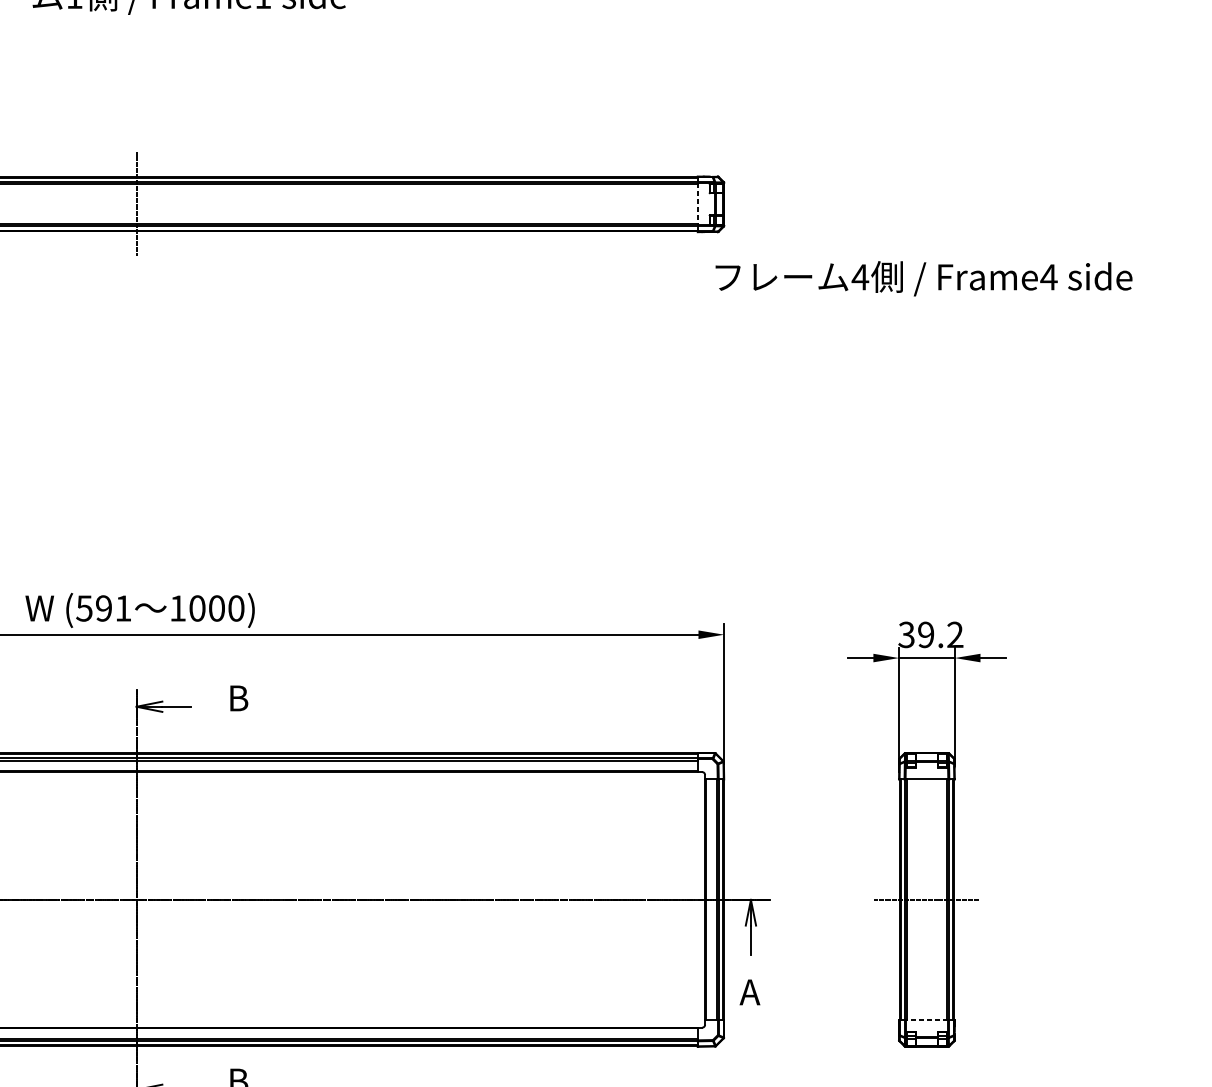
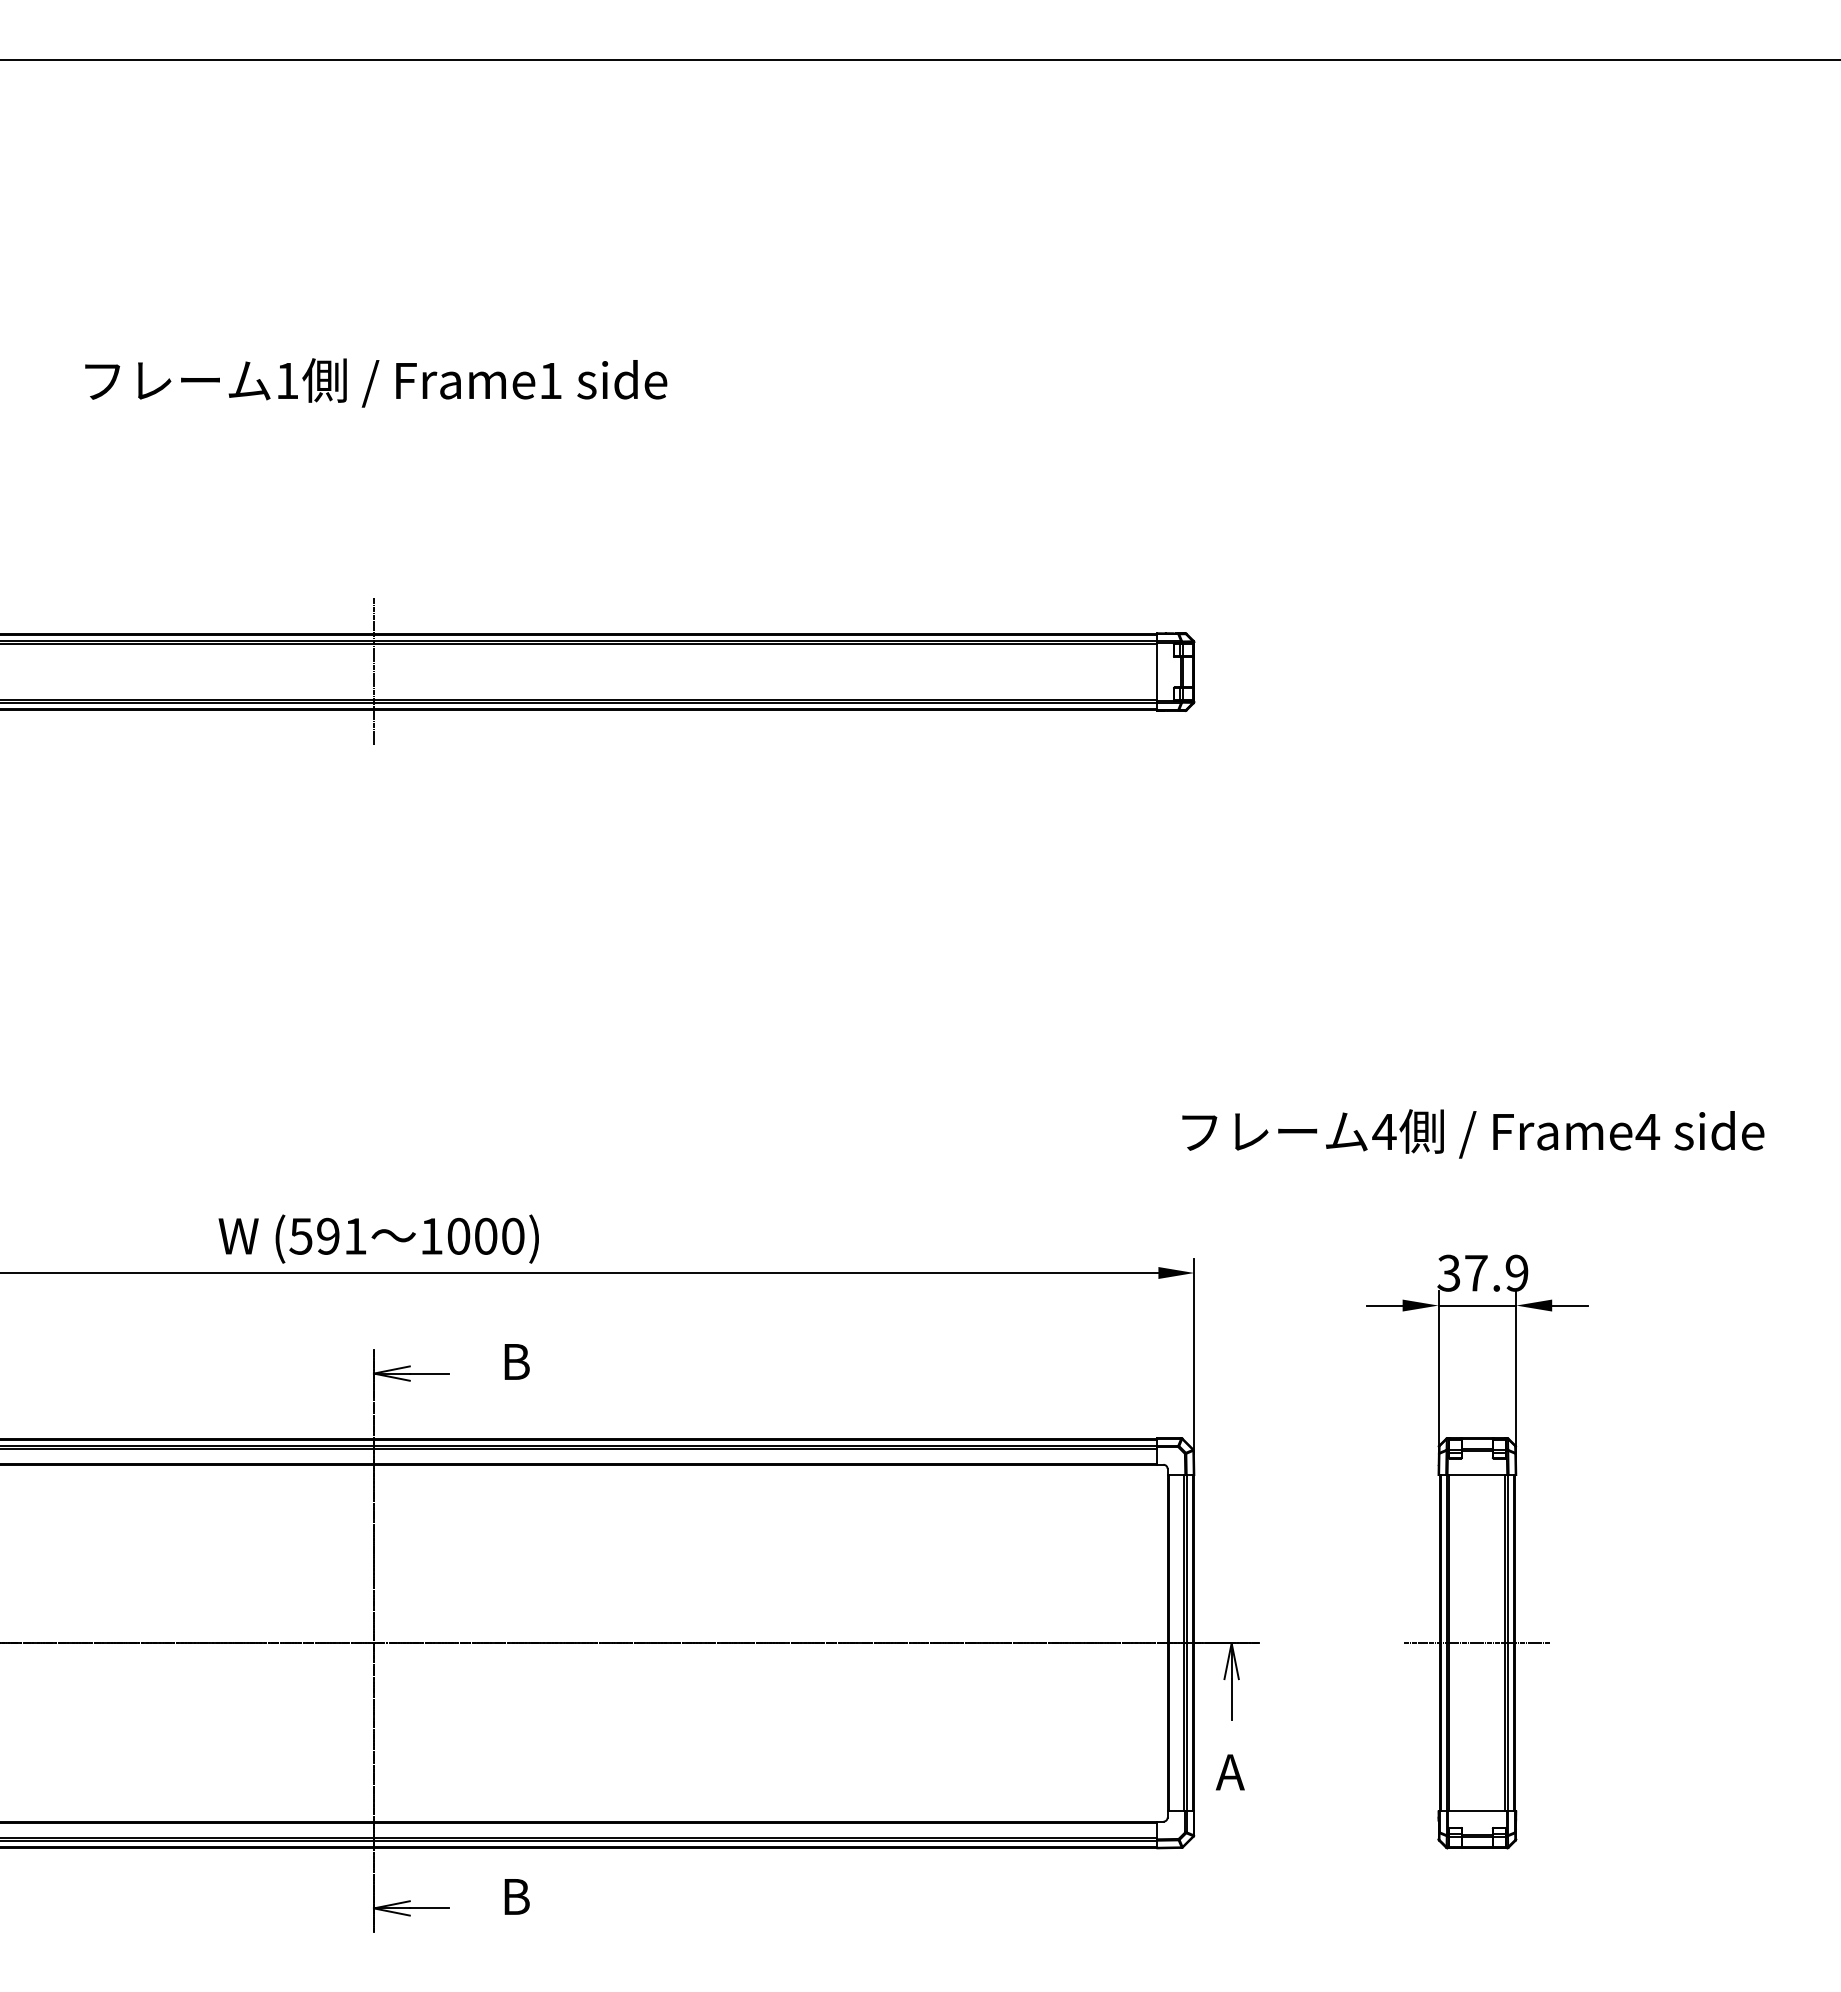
line: (697, 204) -> (1157, 672), dashed -> solid
text: (924, 278) -> (1473, 1133), moved
text: (940, 634) -> (1496, 1272), 39.2 -> 37.9
line: (926, 1020) -> (1476, 1811), dashed -> solid

